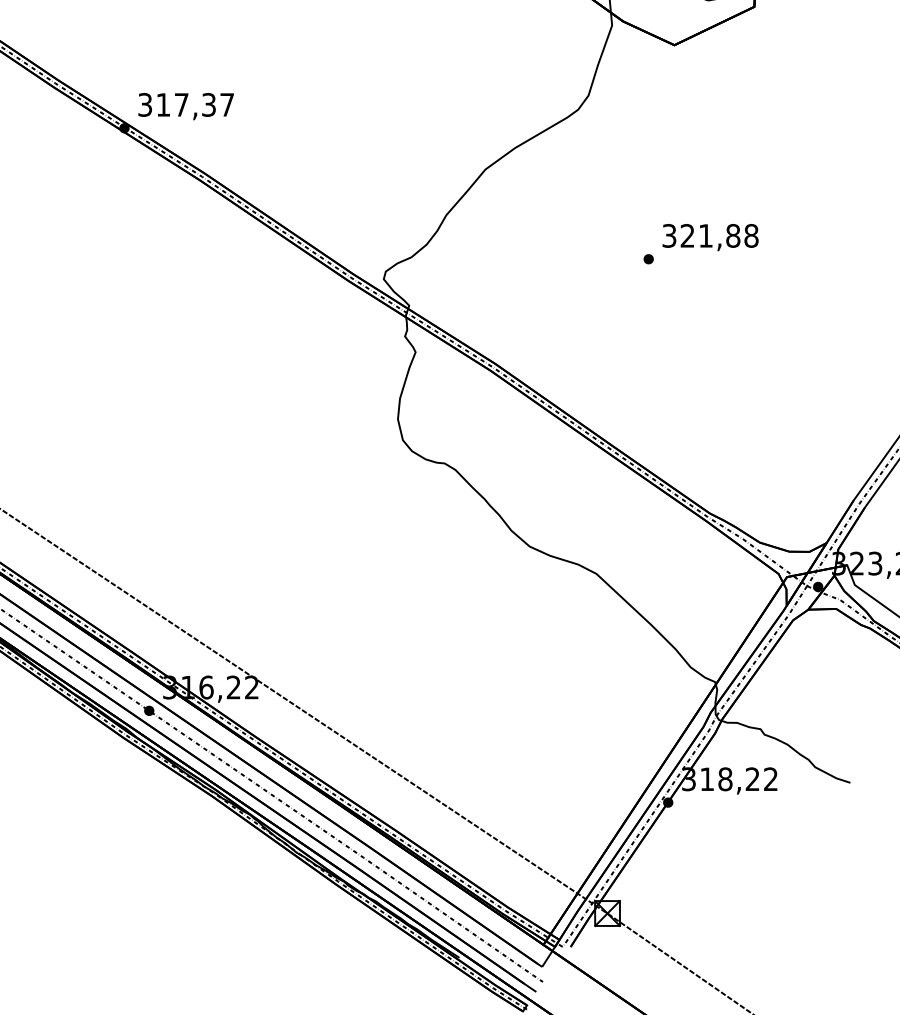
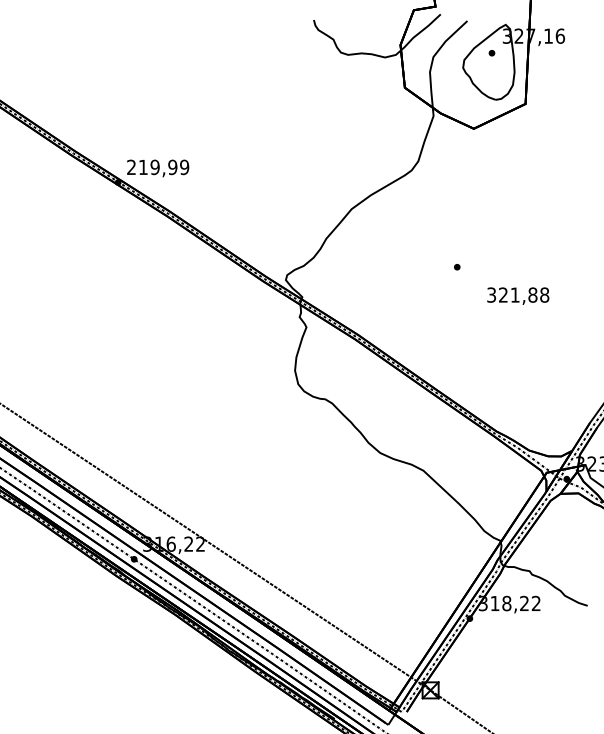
text: (186, 105) -> (158, 167), 317,37 -> 219,99
text: (710, 236) -> (518, 295), moved

